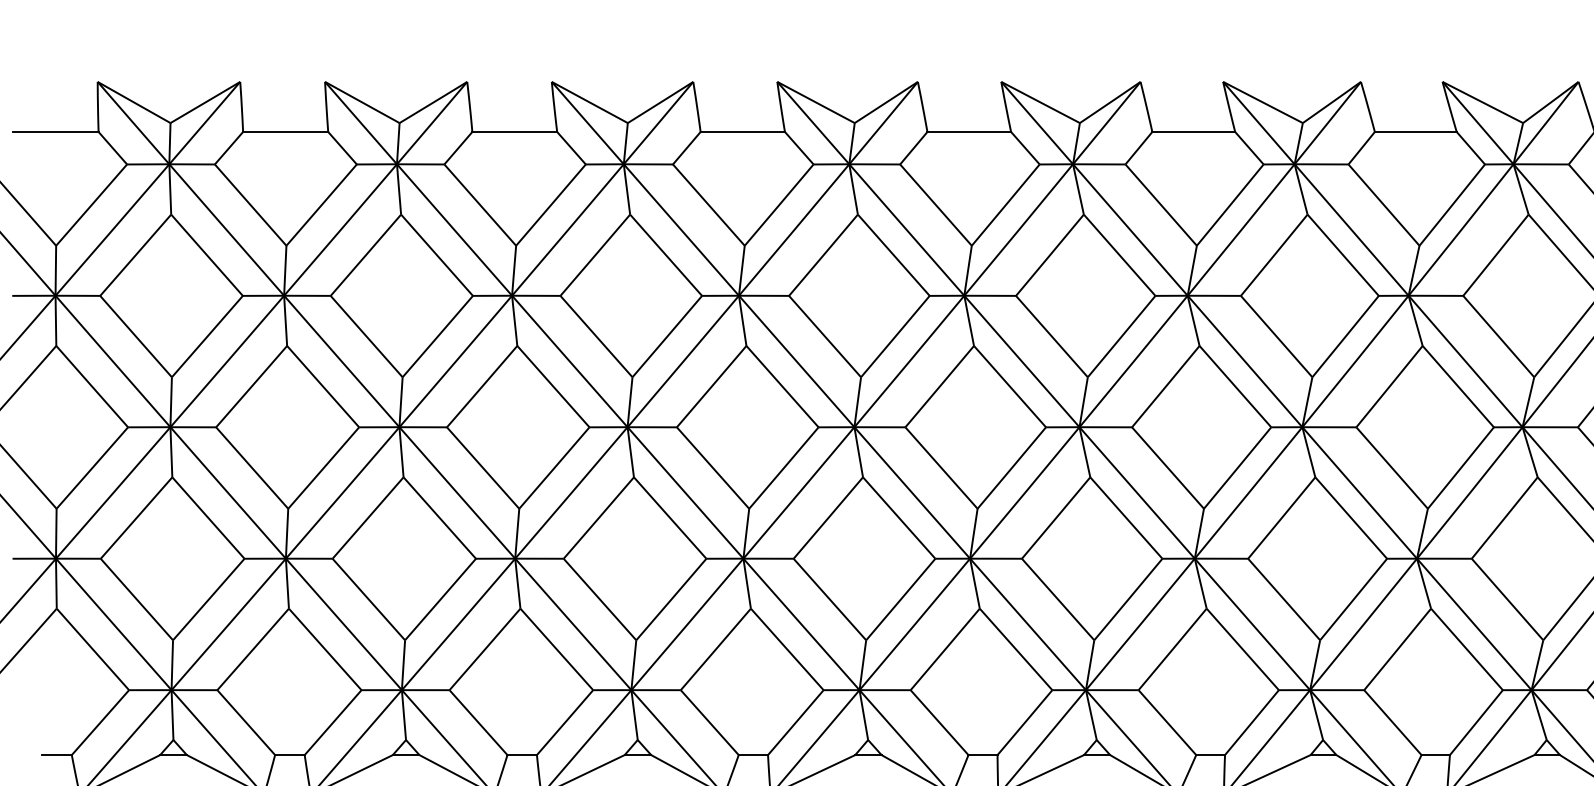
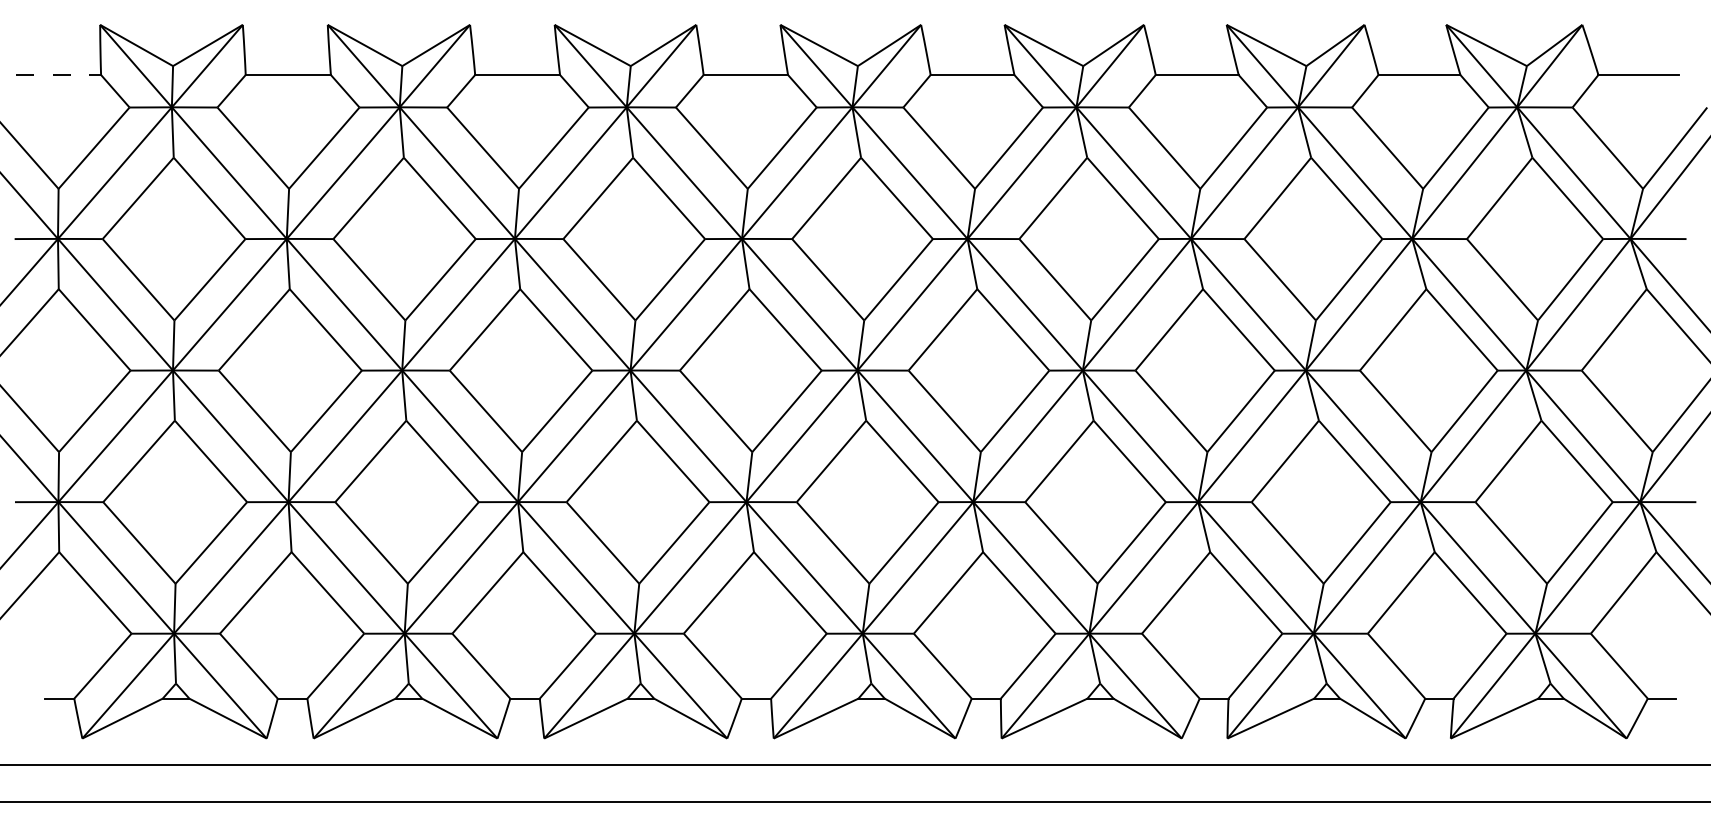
line: (56, 132) -> (58, 75), solid -> dashed

